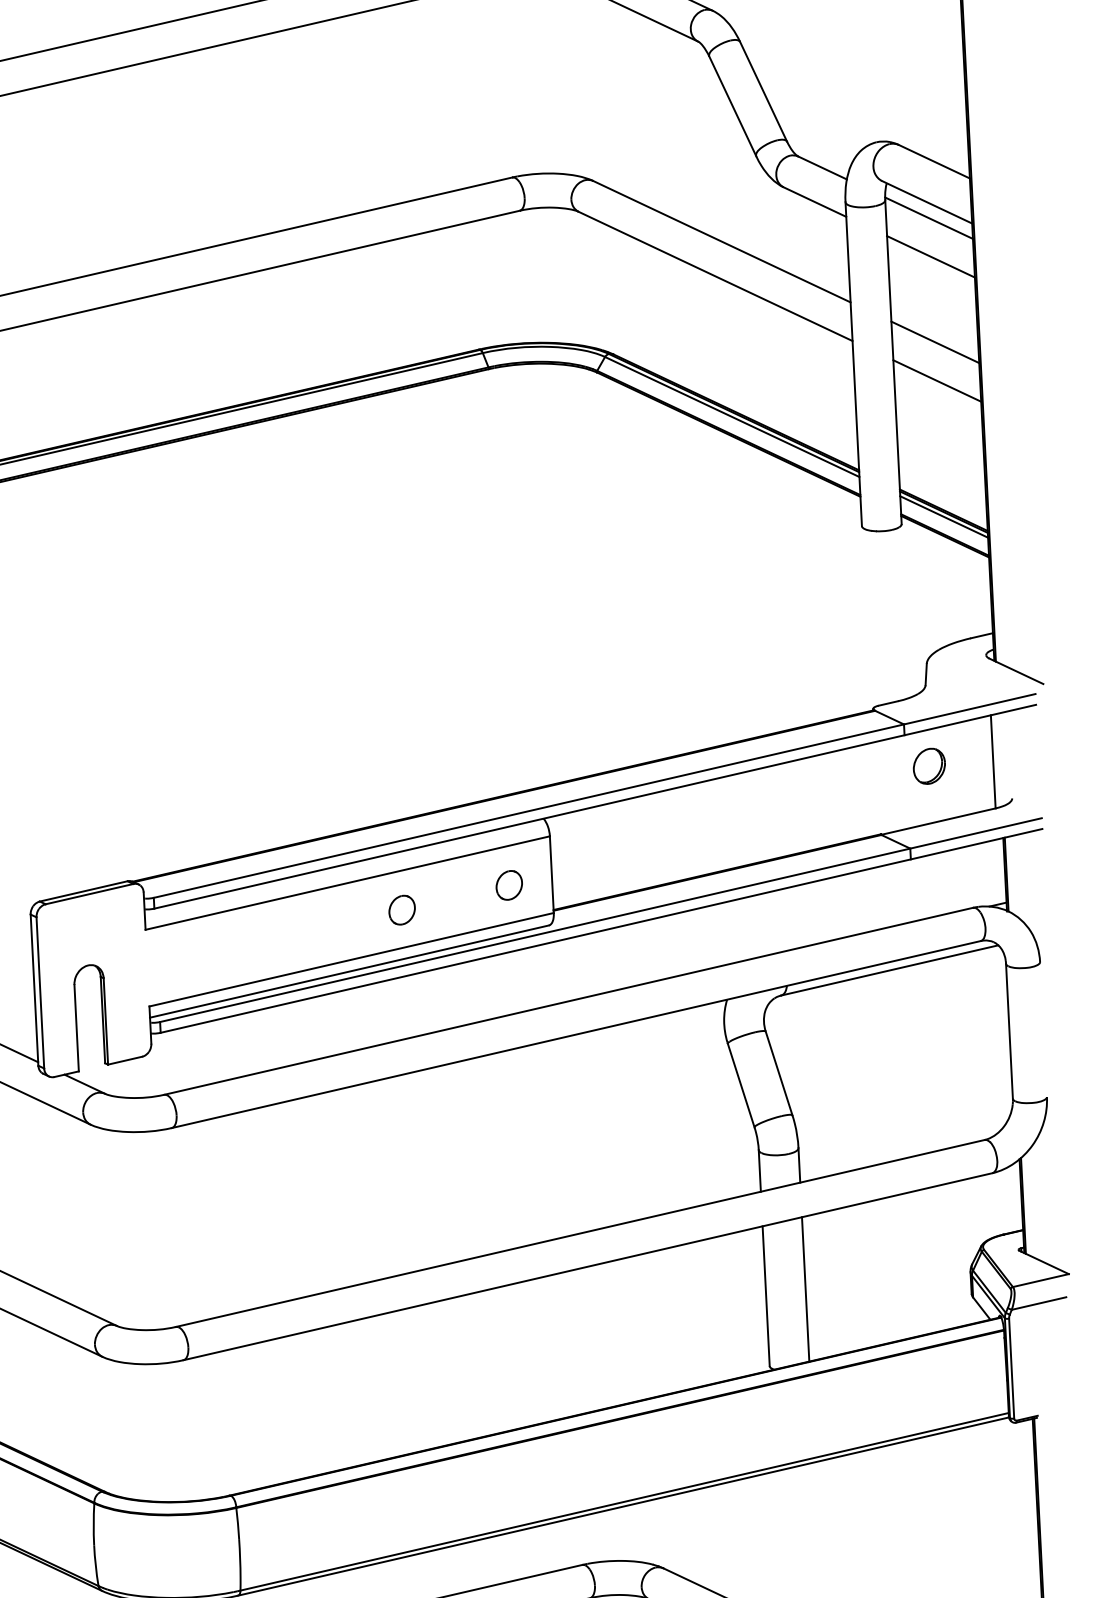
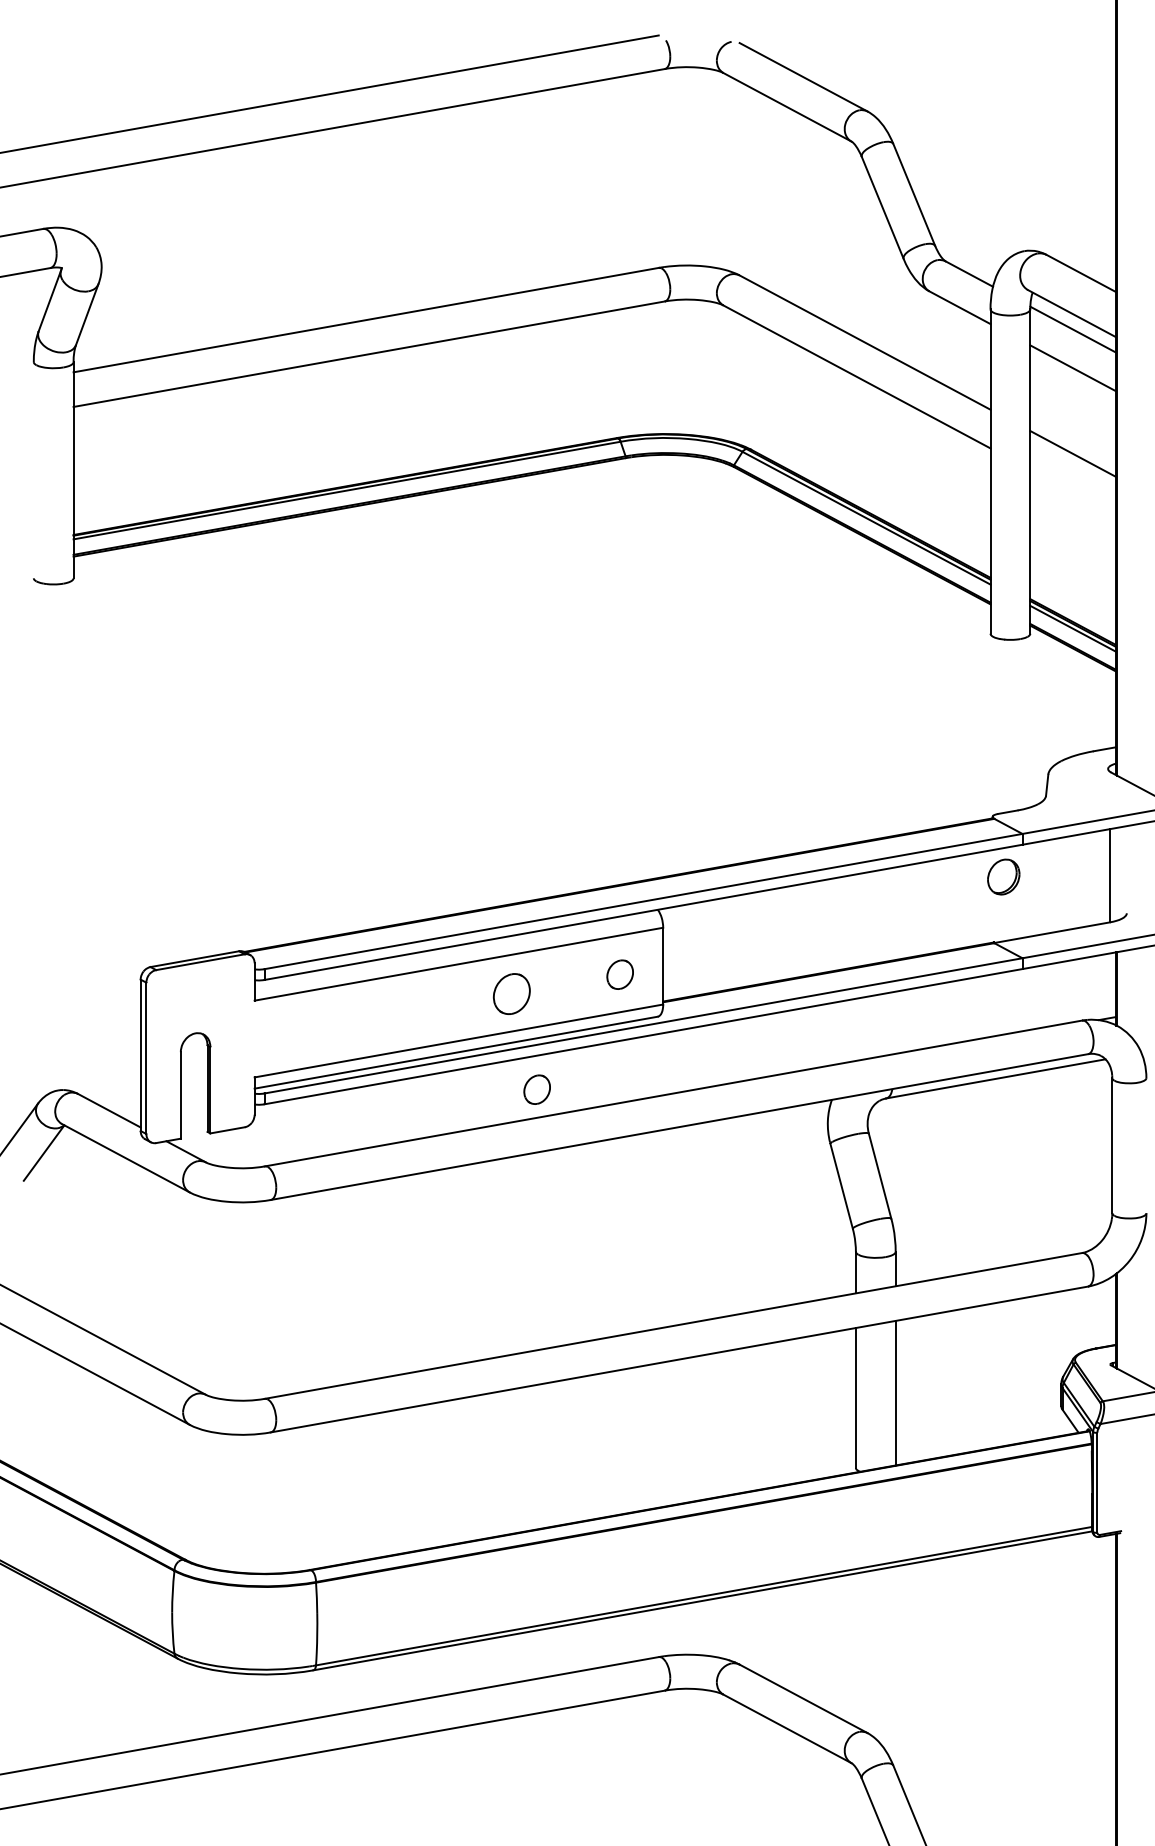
line: (936, 380) -> (1072, 492), removed
part: (929, 765) -> (1003, 876), moved
part: (401, 909) -> (511, 993), size x1.4
part: (431, 1004) -> (536, 1089), added

